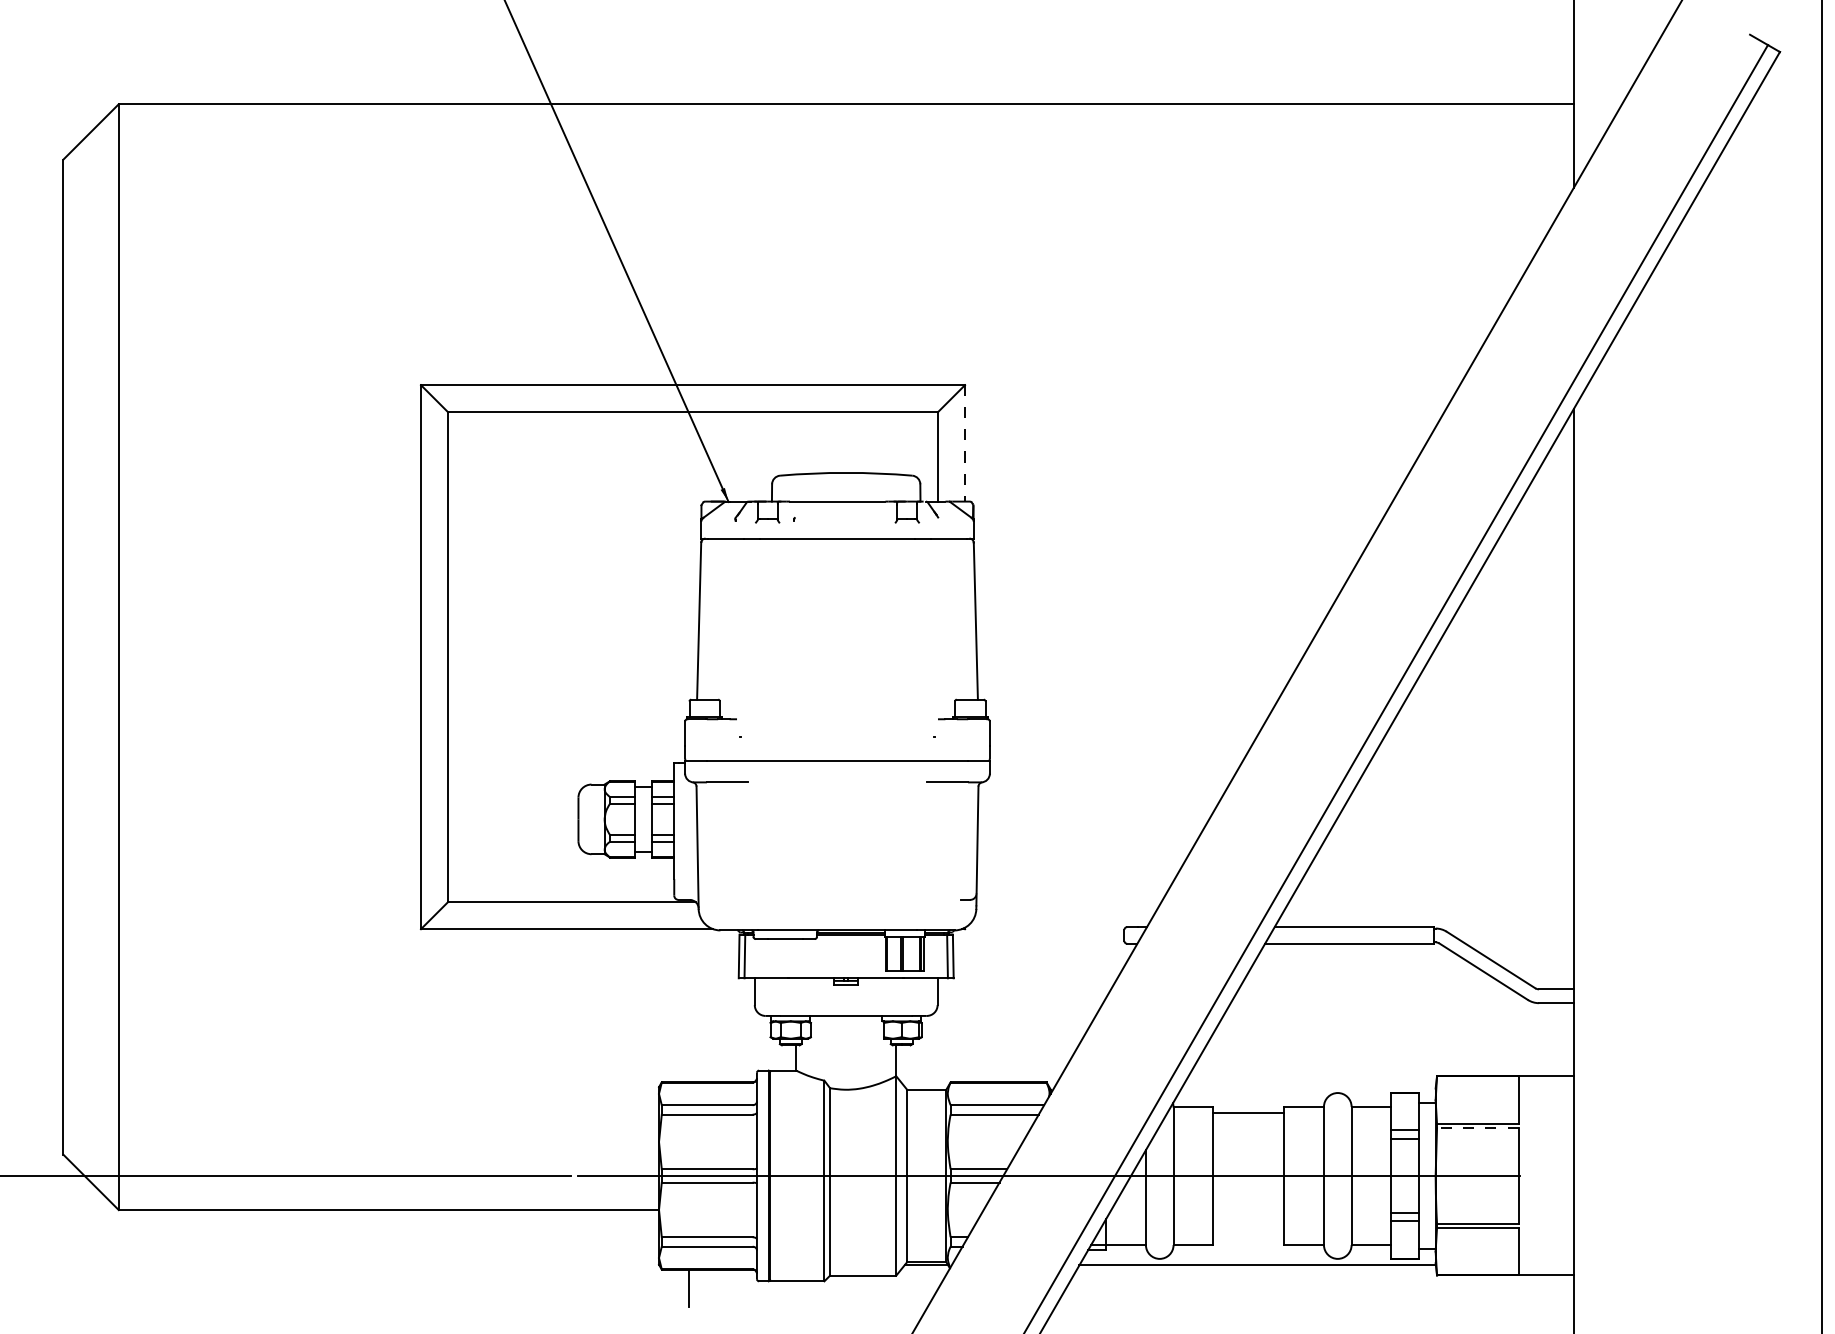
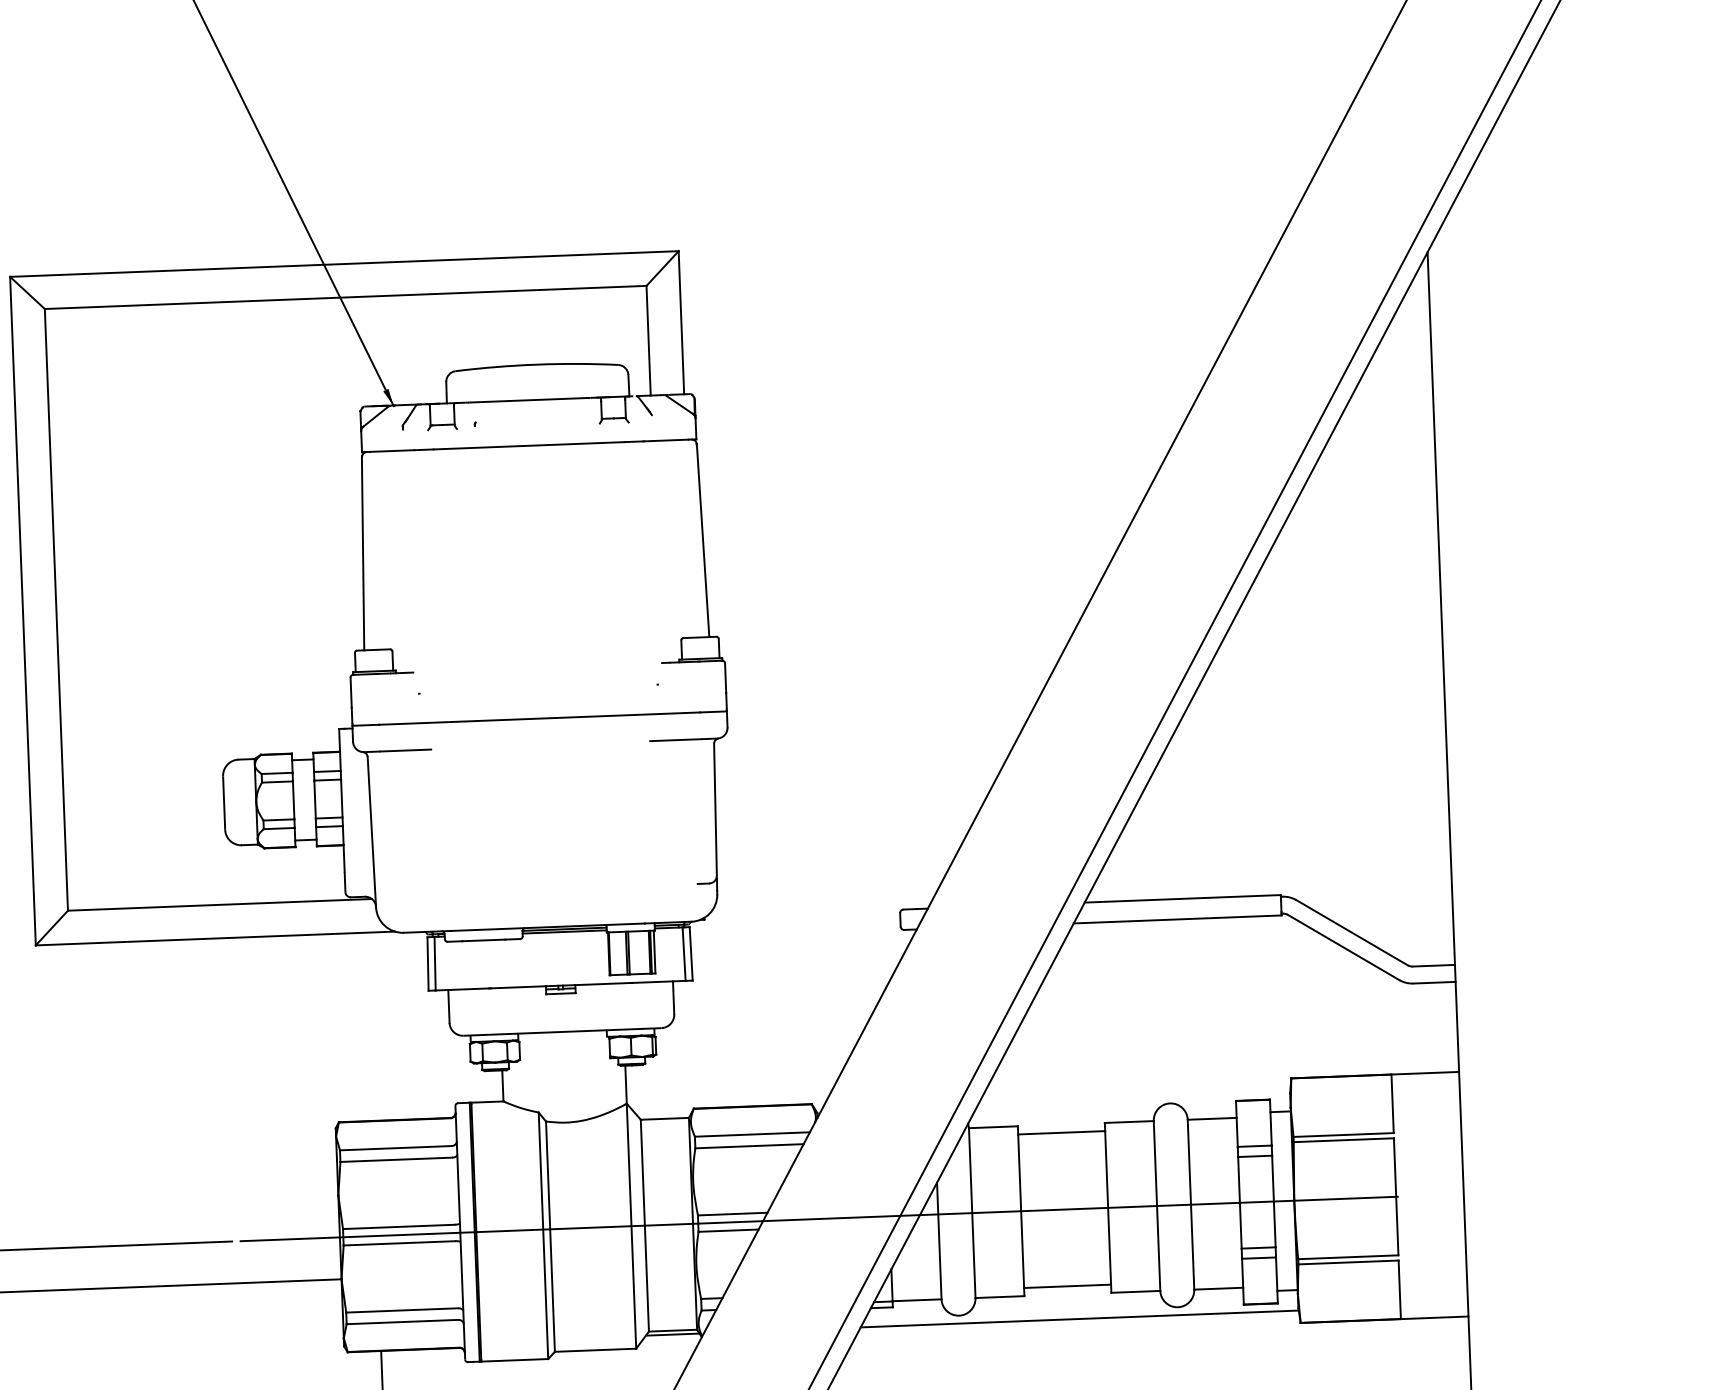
line: (965, 443) -> (681, 322), dashed -> solid
line: (1477, 1128) -> (1343, 1140), dashed -> solid
line: (1248, 1238) -> (1067, 1286), added

